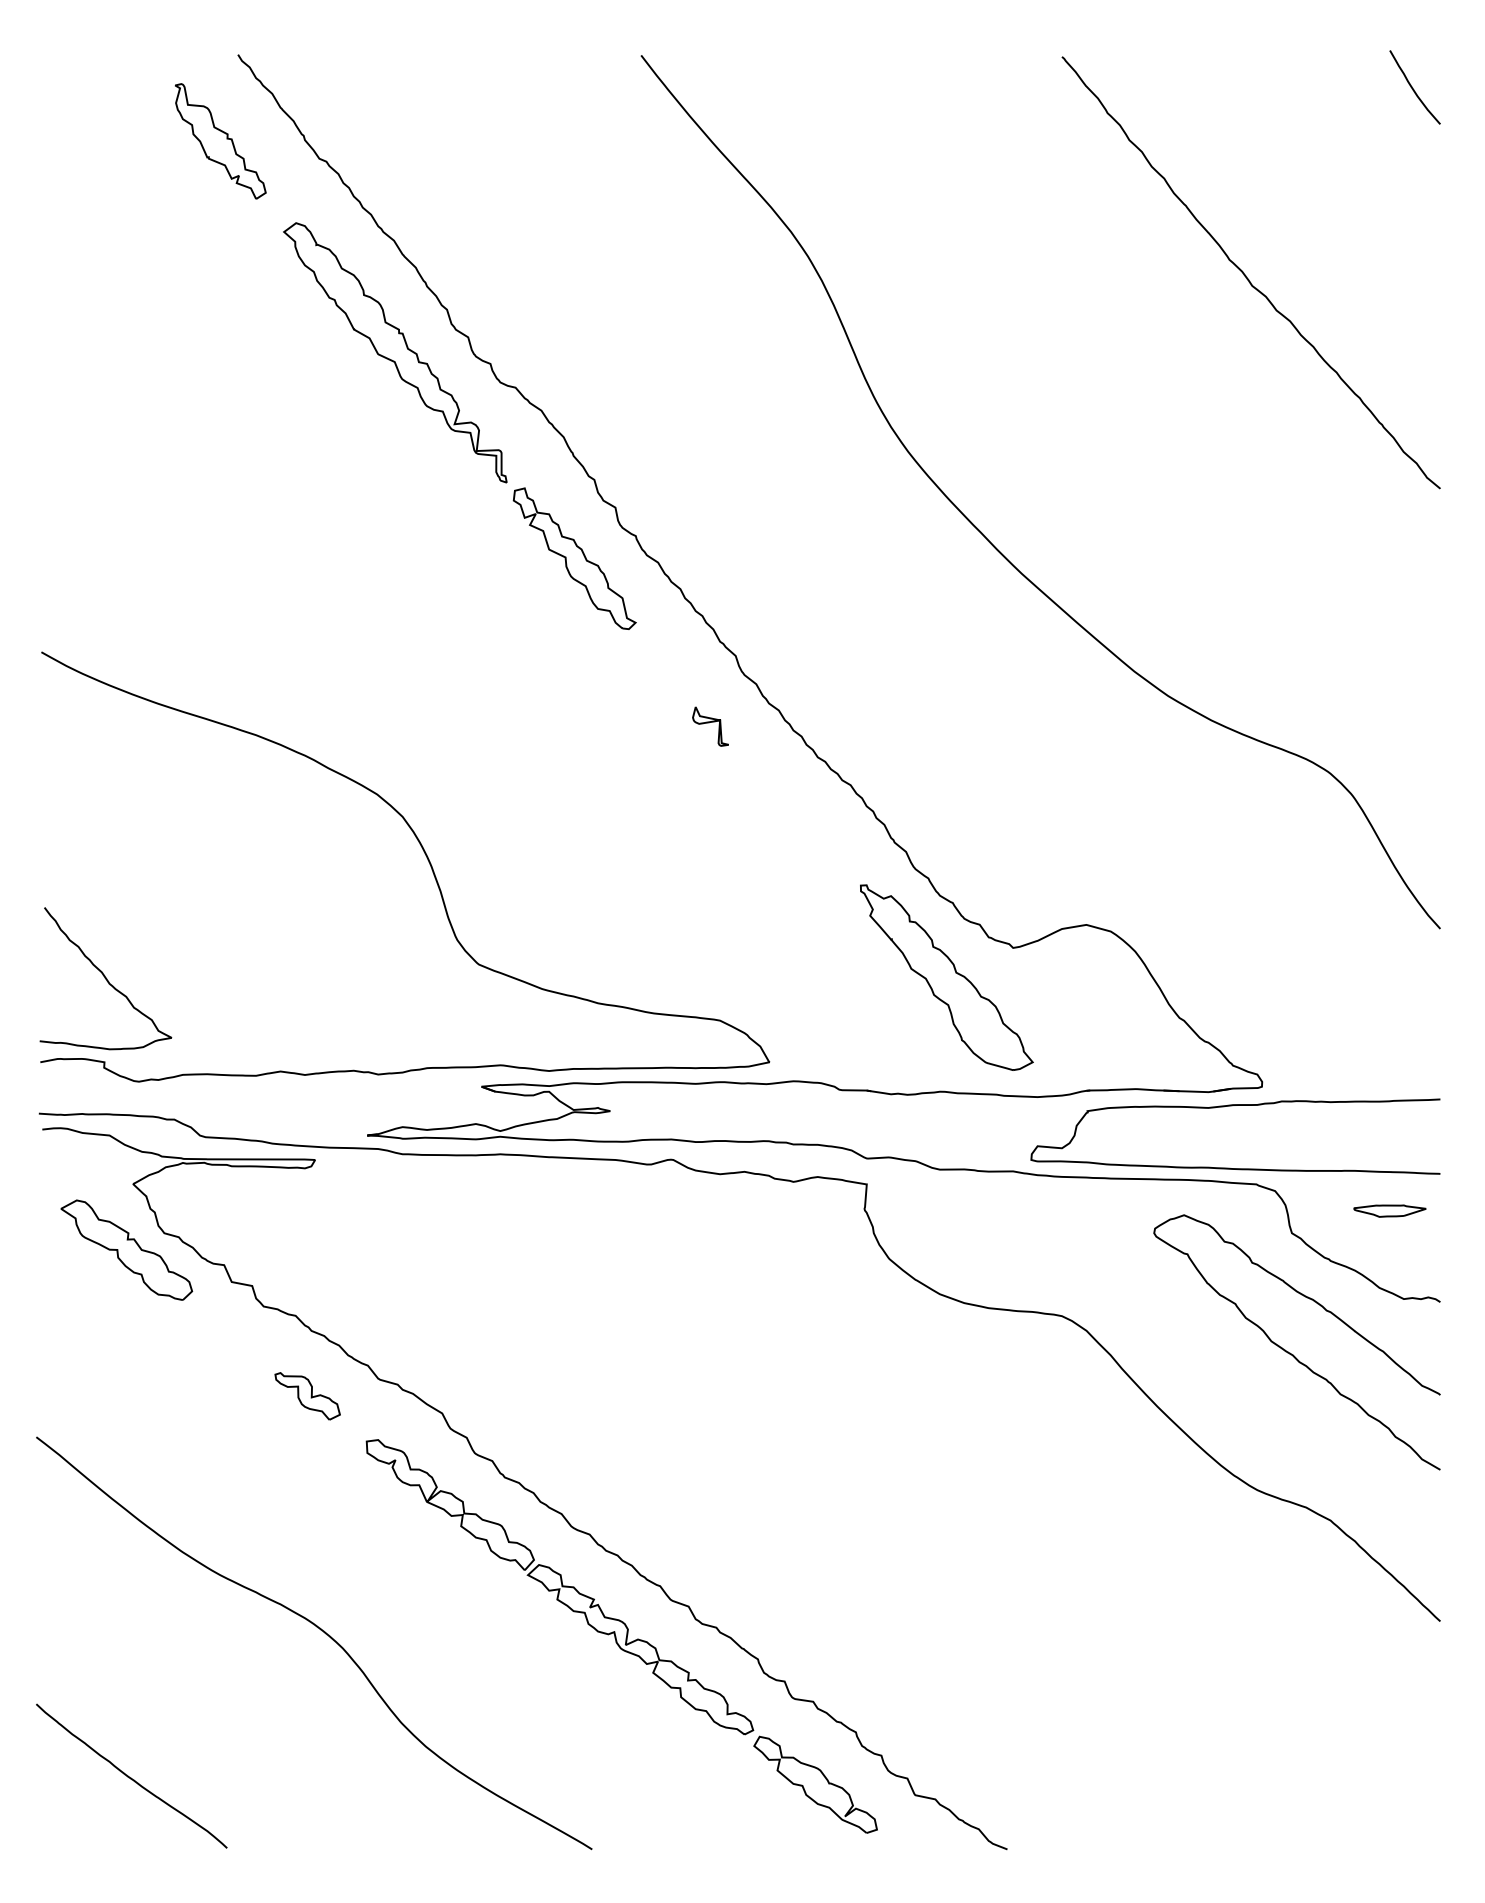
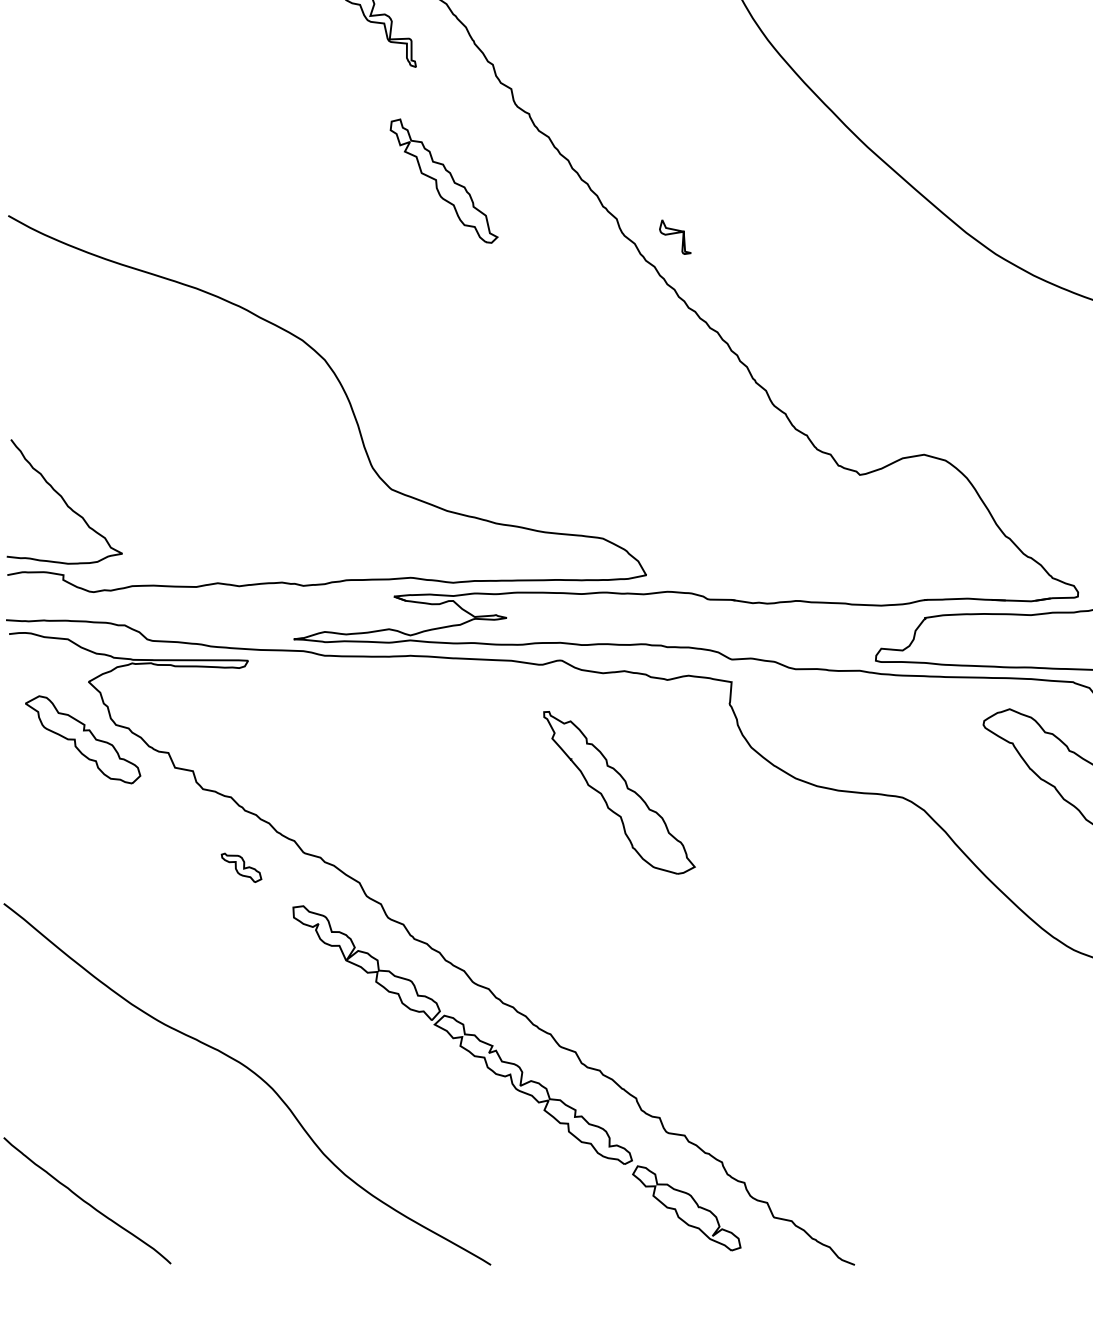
part: (574, 558) -> (443, 180), moved
part: (710, 726) -> (675, 237), moved
part: (946, 977) -> (619, 792), moved
part: (307, 1396) -> (241, 868), size x0.7

